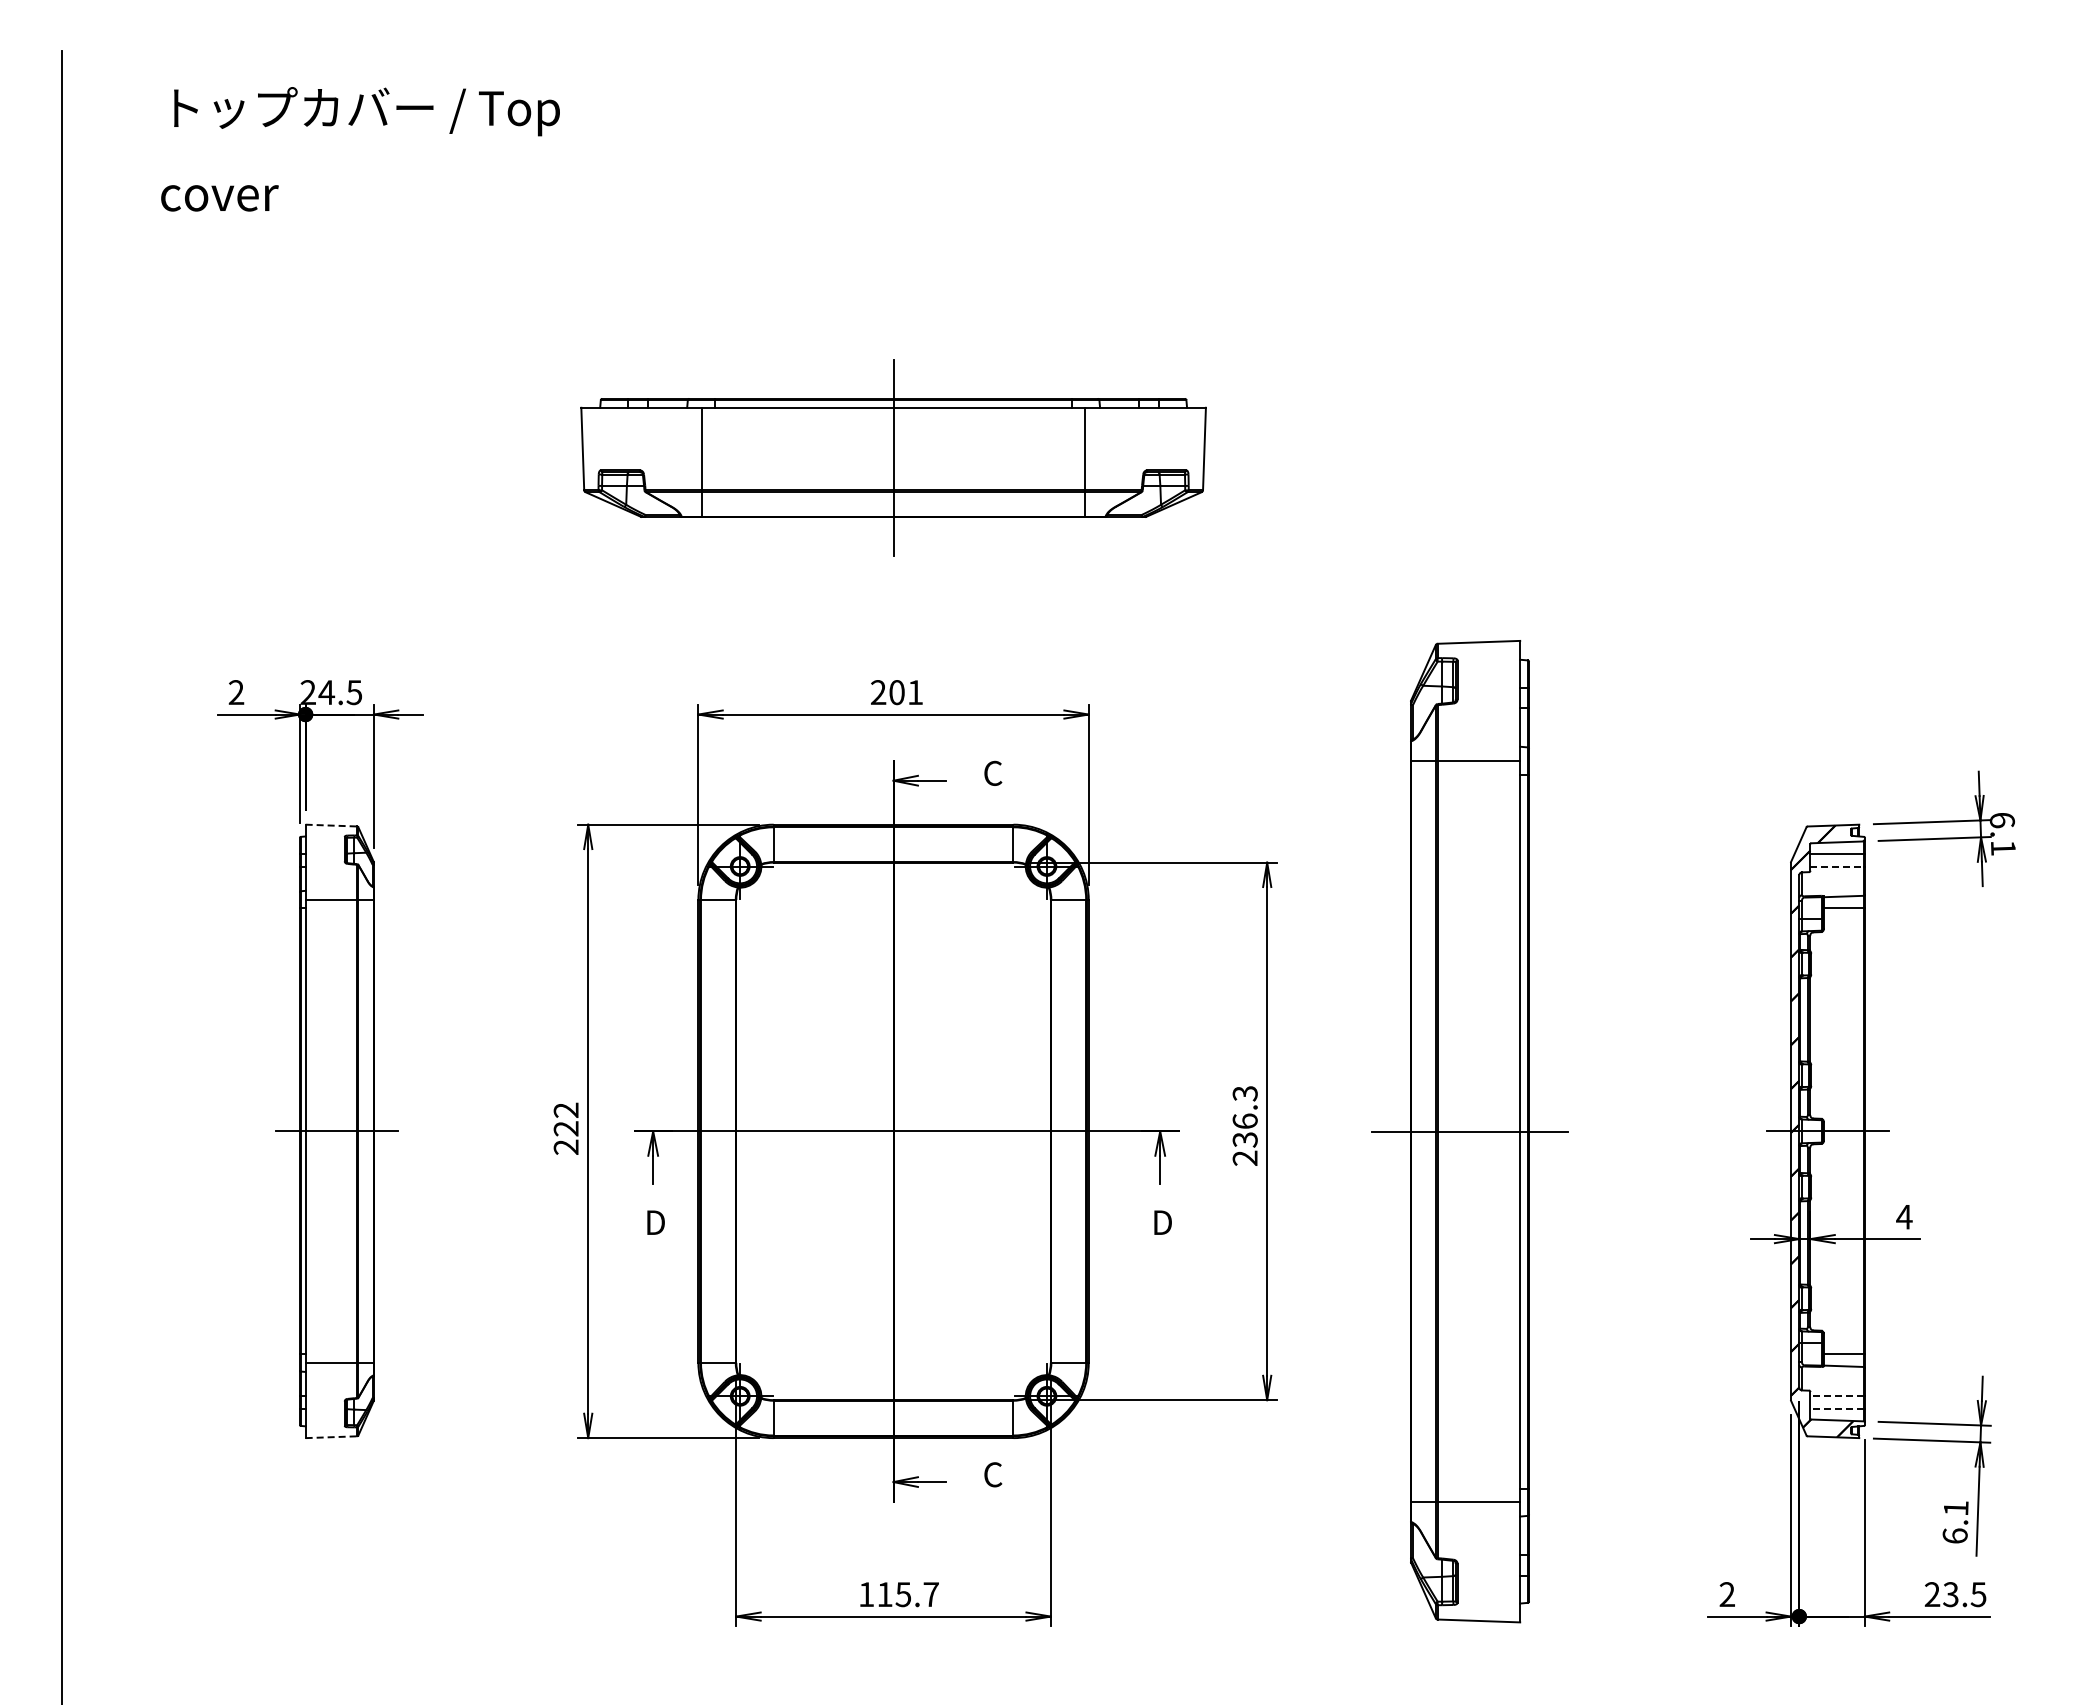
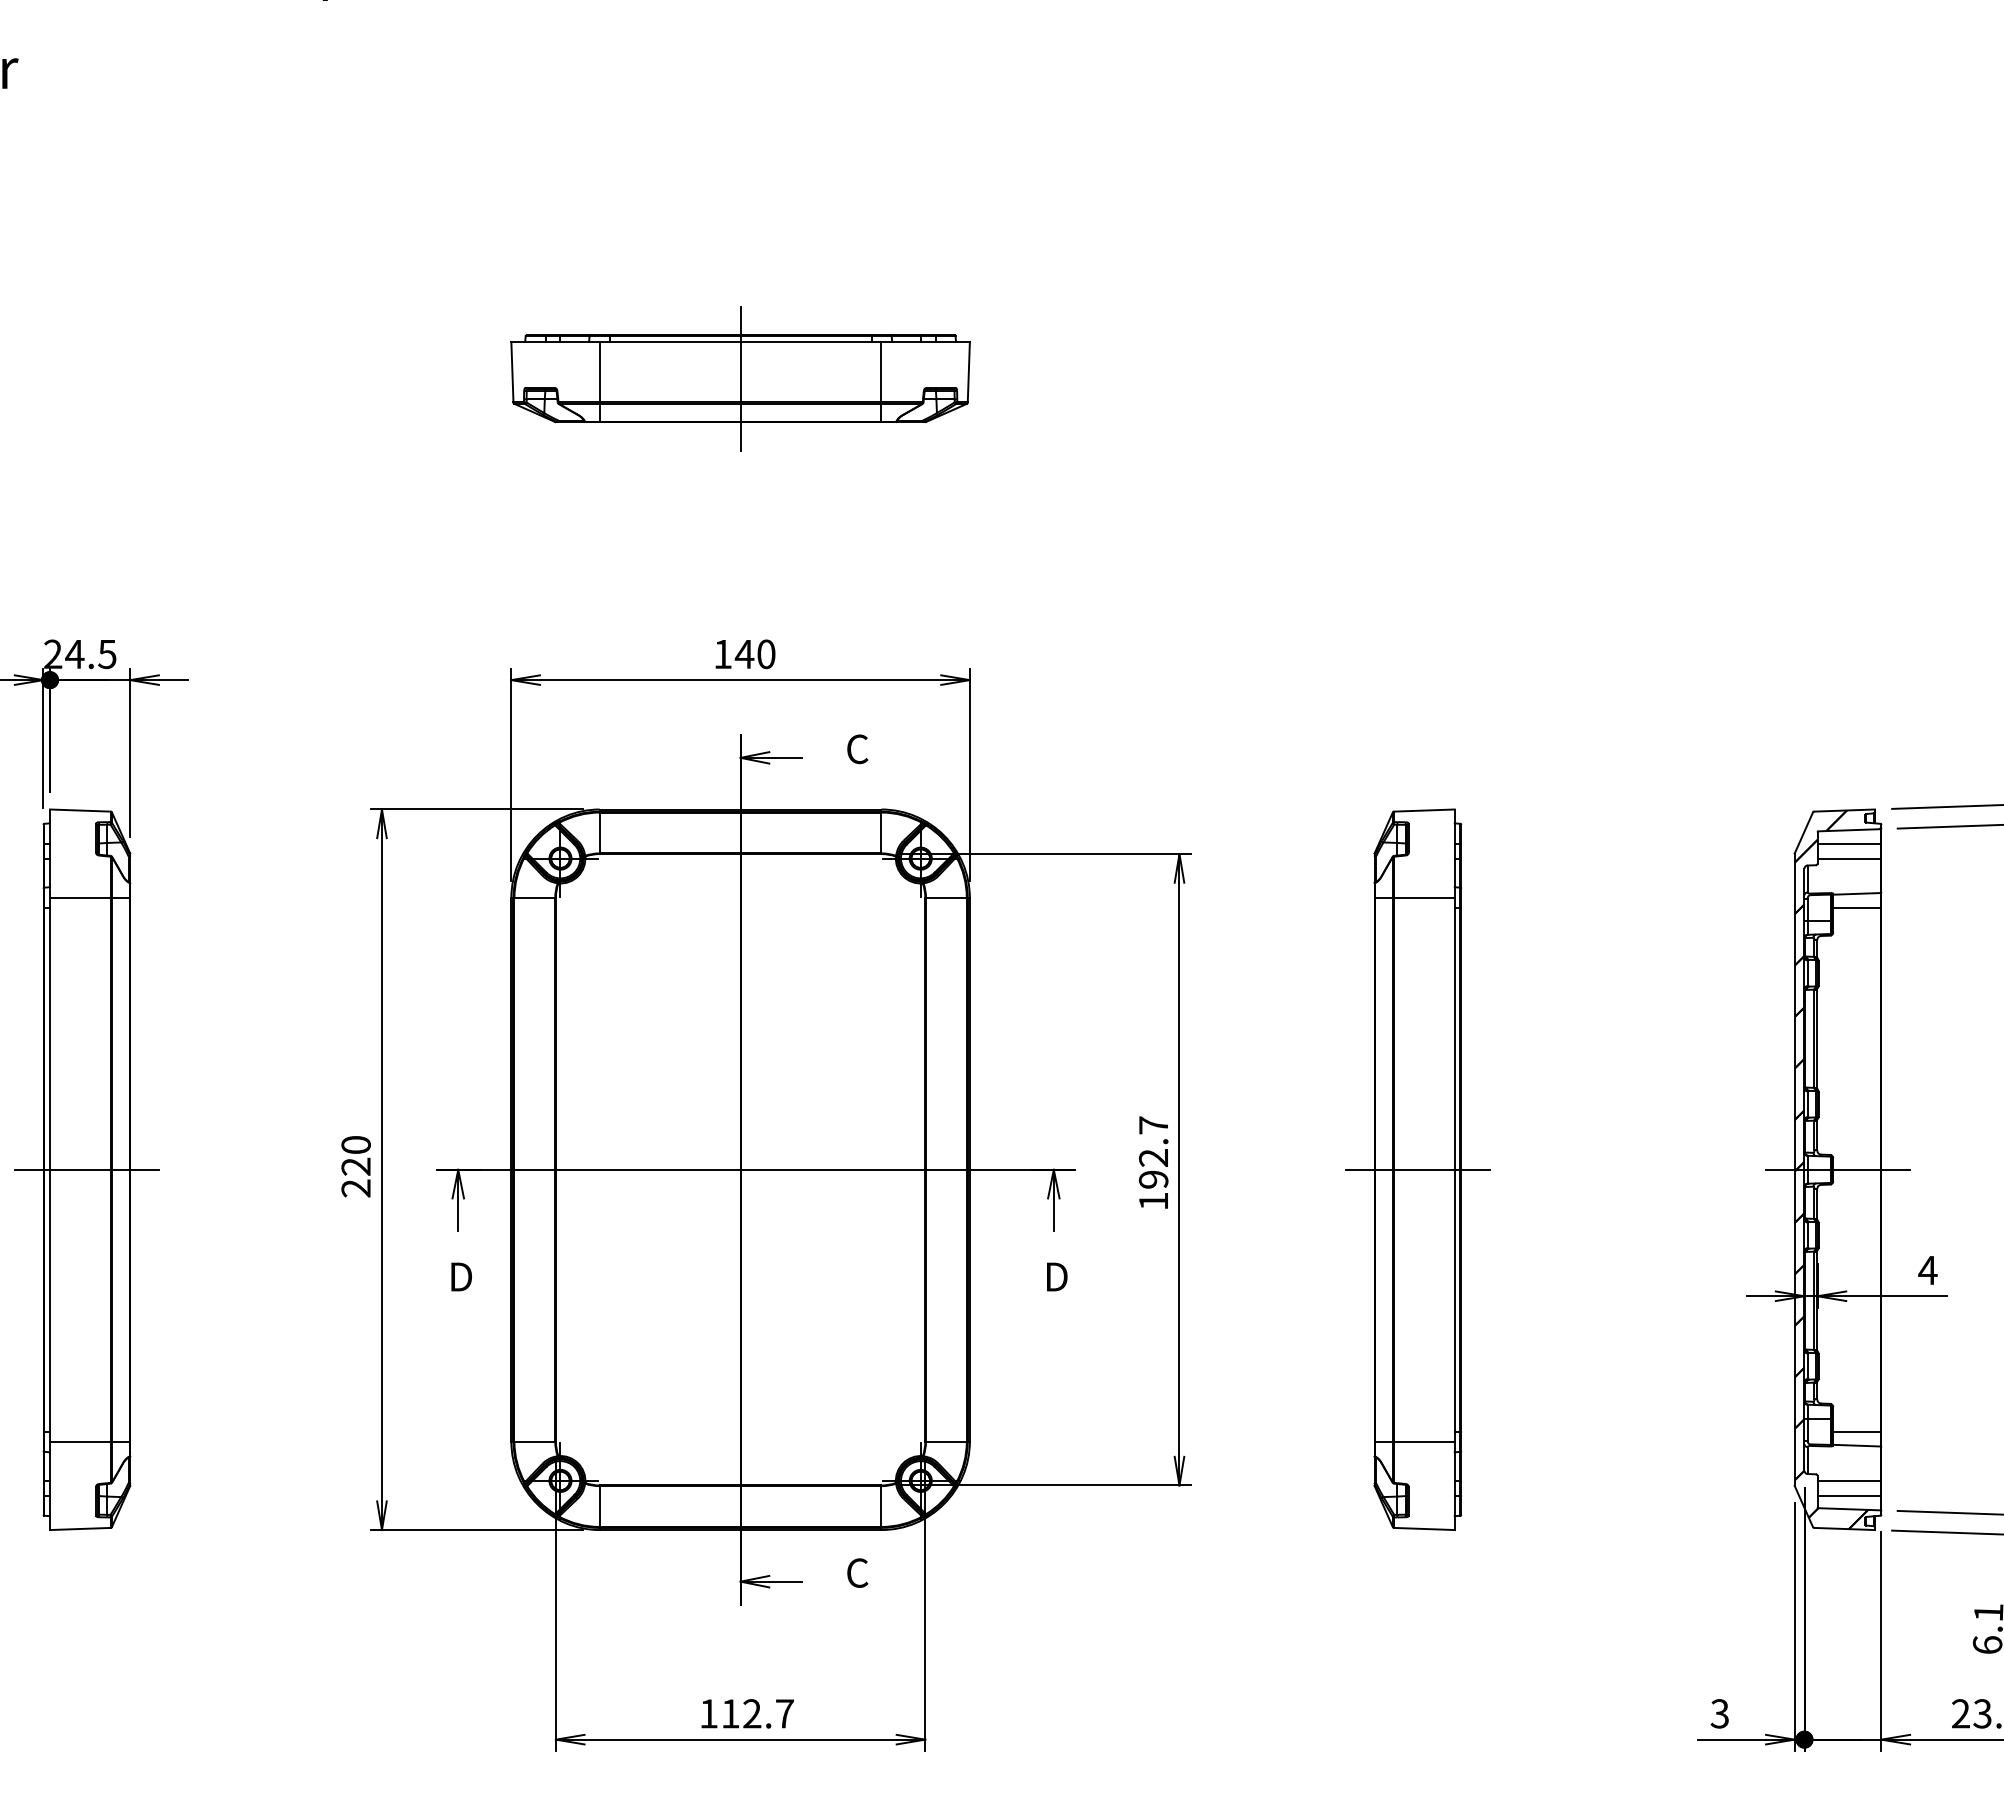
part: (893, 457) -> (740, 378), size x0.62
text: (897, 692) -> (745, 654), 201 -> 140
line: (331, 825) -> (80, 810), dashed -> solid
line: (1837, 866) -> (1849, 858), dashed -> solid
text: (565, 1109) -> (355, 1144), 222 -> 220
text: (1244, 1125) -> (1152, 1162), 236.3 -> 192.7
part: (1470, 1130) -> (1418, 1168), size x0.62
line: (1837, 1396) -> (1849, 1481), dashed -> solid
line: (1837, 1408) -> (1849, 1495), dashed -> solid
line: (331, 1437) -> (80, 1529), dashed -> solid
text: (903, 1594) -> (752, 1713), 115.7 -> 112.7
text: (1726, 1594) -> (1718, 1713), 2 -> 3

